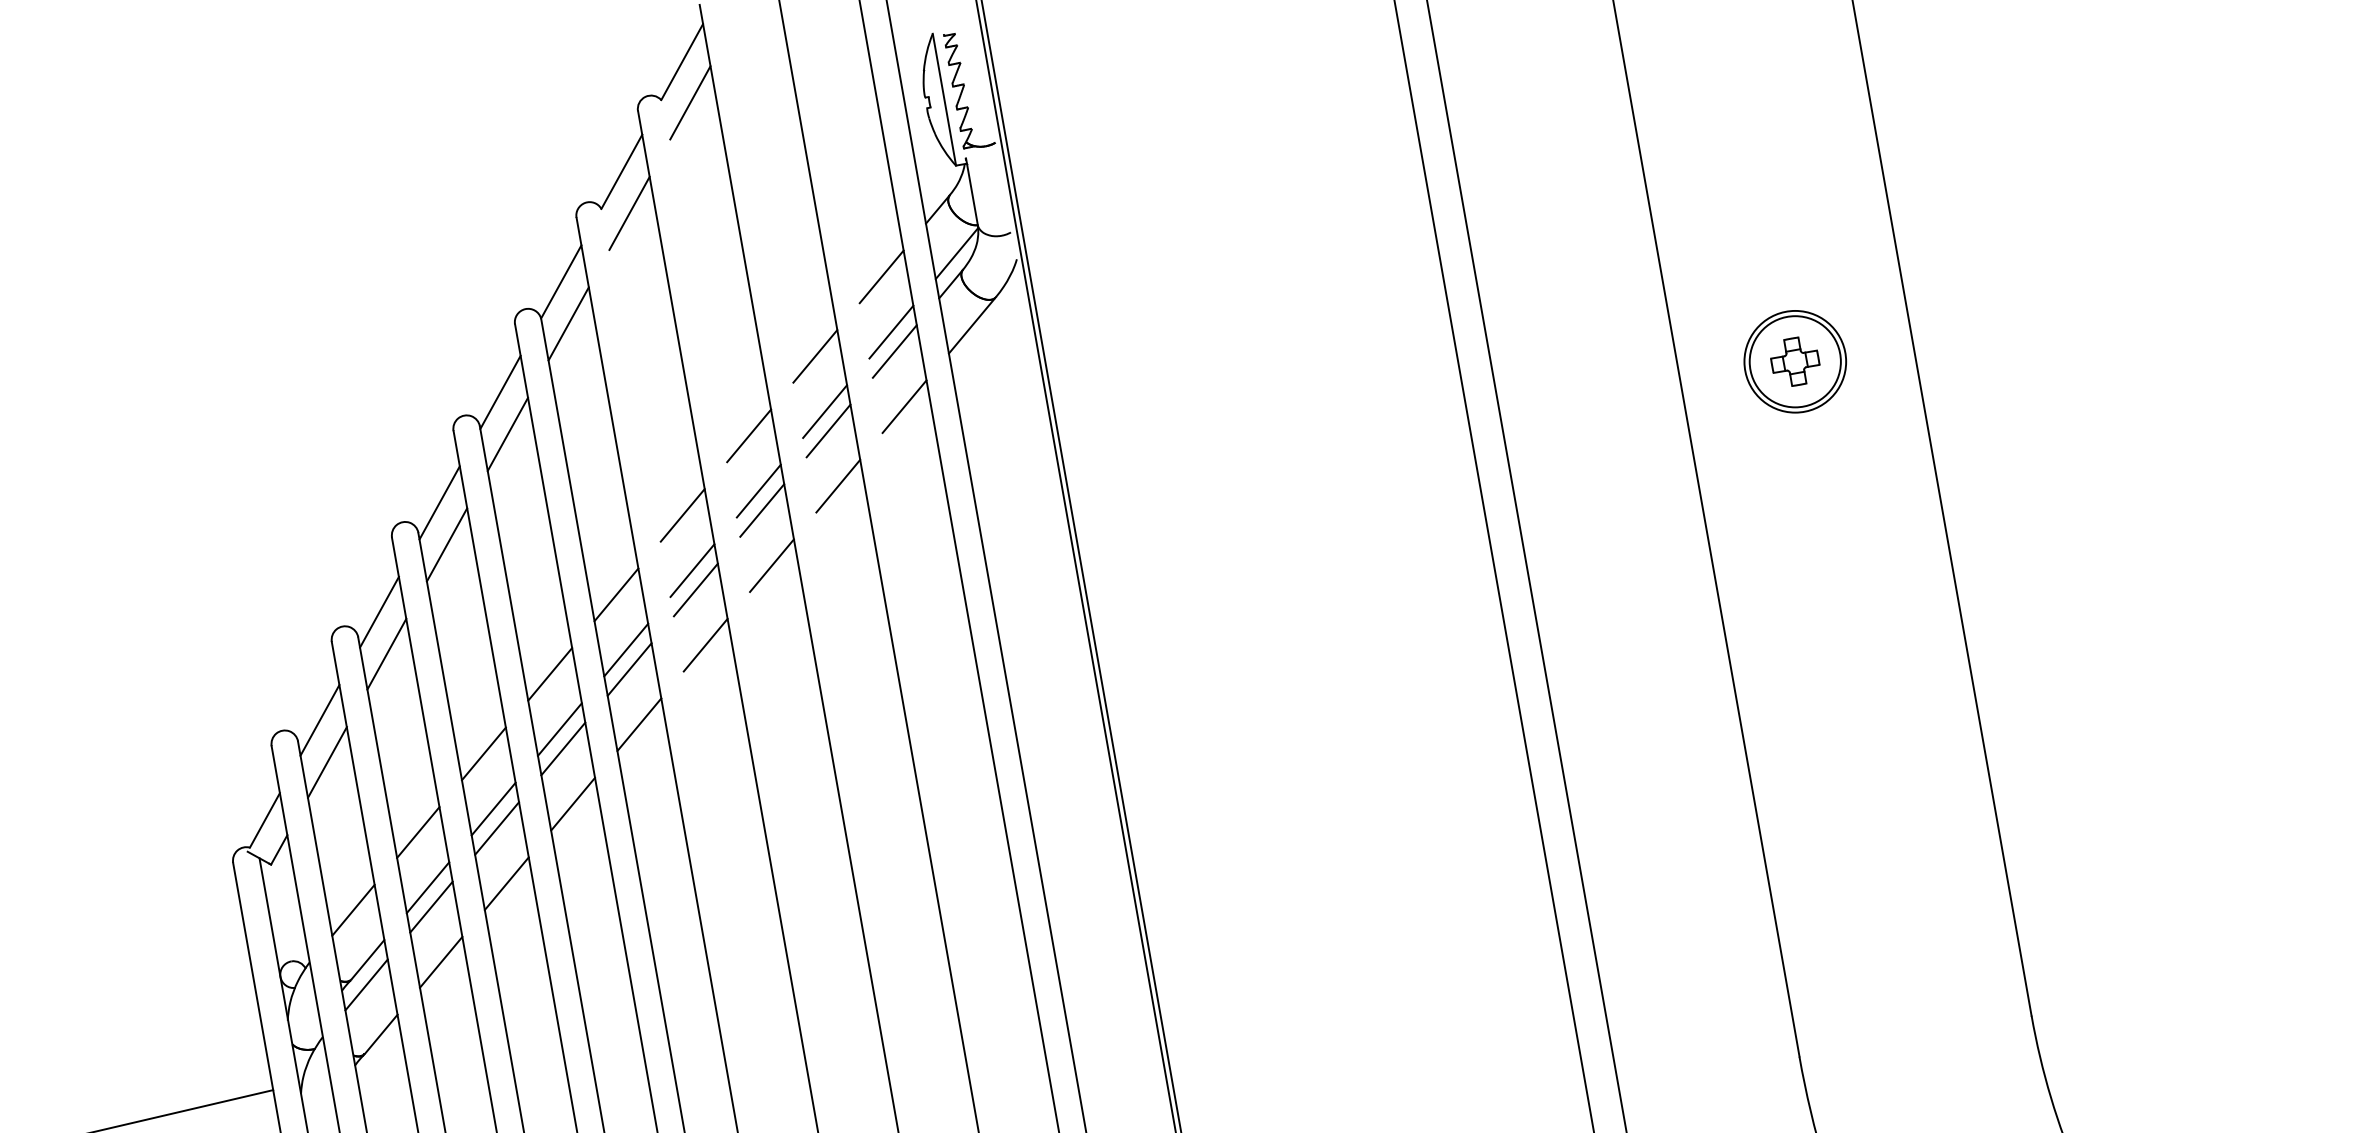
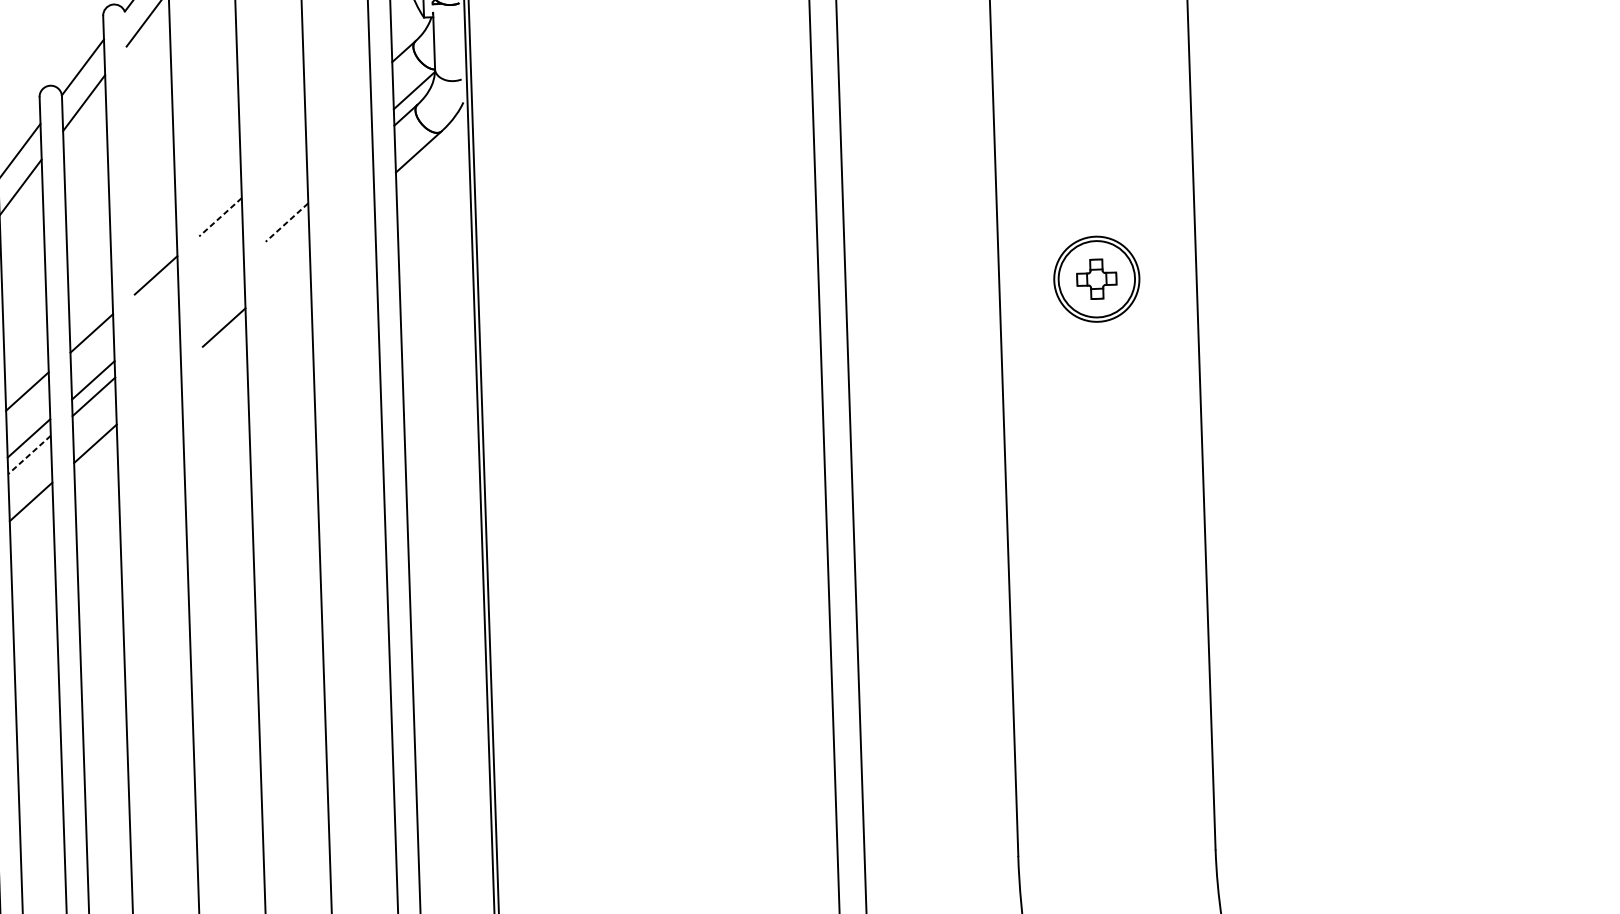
line: (881, 276) -> (349, 100), removed
line: (891, 331) -> (350, 147), removed
line: (894, 351) -> (351, 164), removed
line: (815, 356) -> (284, 159), removed
line: (904, 406) -> (352, 211), removed
line: (825, 411) -> (286, 206), removed
line: (828, 431) -> (286, 222), solid -> dashed
line: (748, 436) -> (219, 217), solid -> dashed
line: (838, 485) -> (288, 268), removed
line: (758, 490) -> (221, 263), removed
line: (762, 510) -> (222, 280), removed
line: (692, 570) -> (157, 322), removed
line: (695, 589) -> (157, 338), removed
line: (705, 644) -> (159, 385), removed
line: (563, 749) -> (29, 455), solid -> dashed

